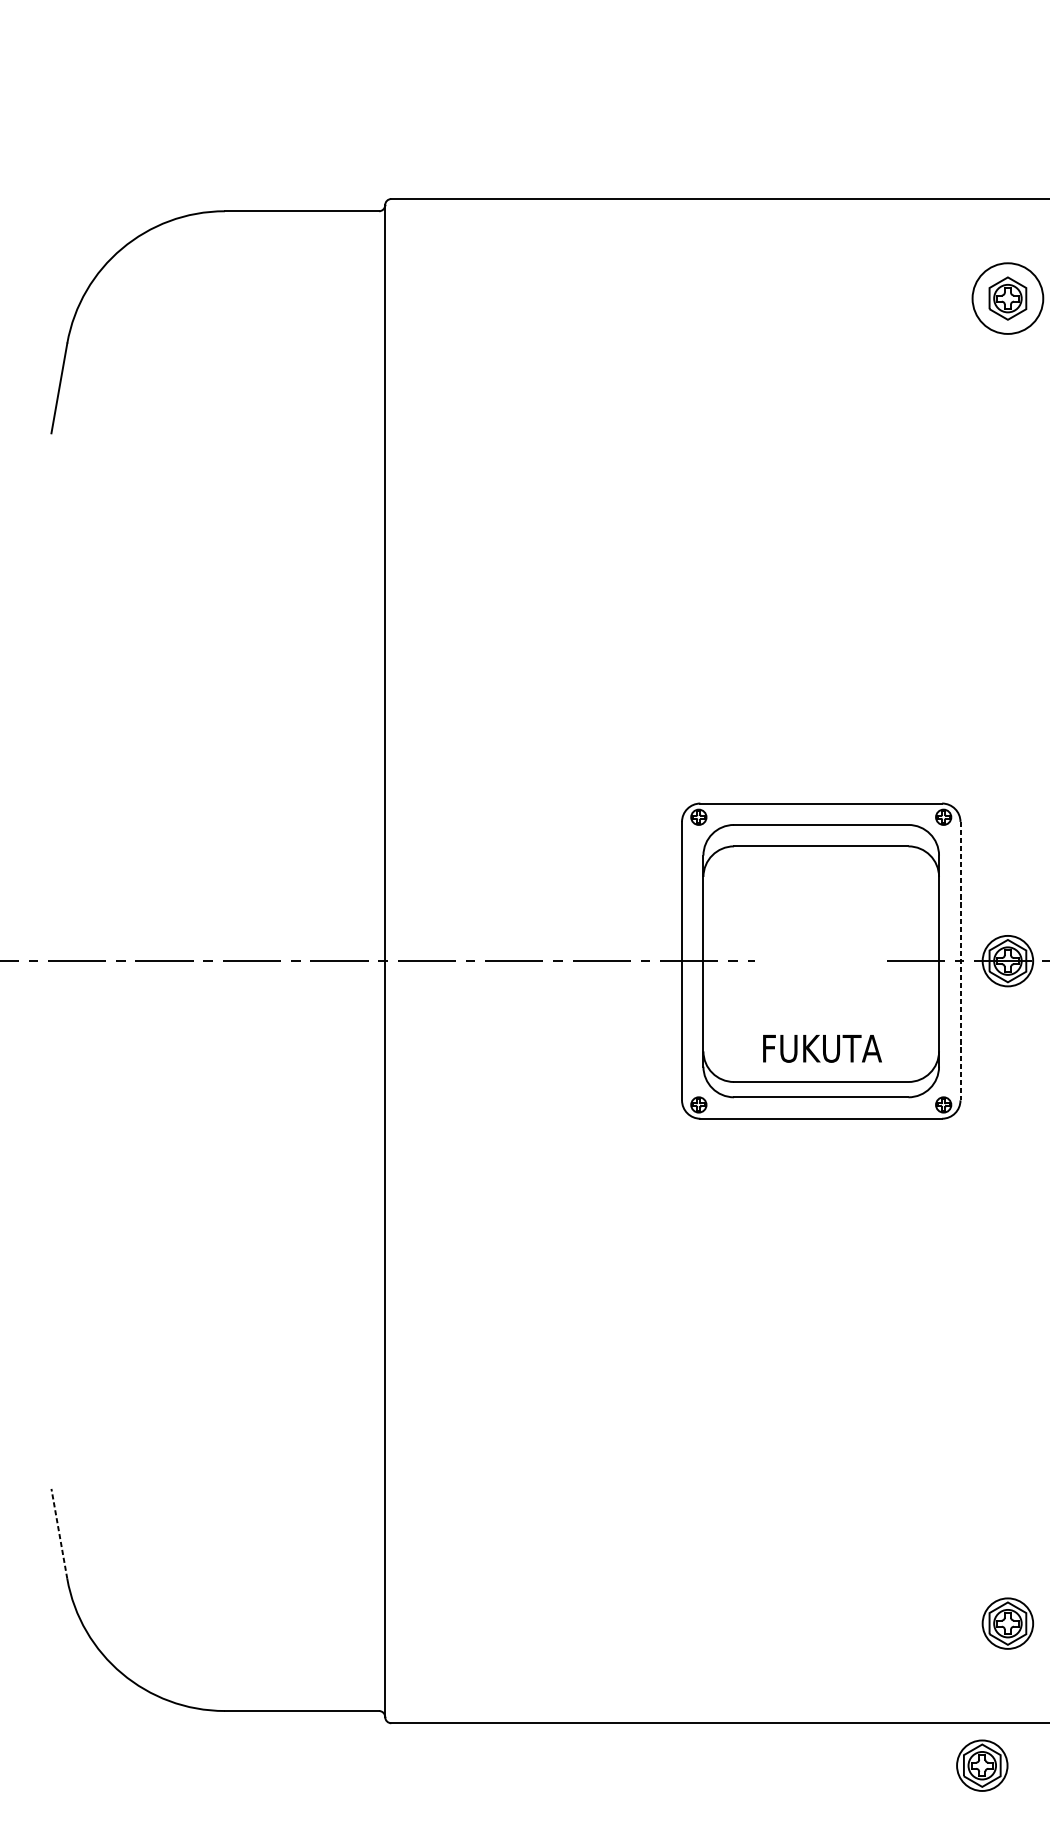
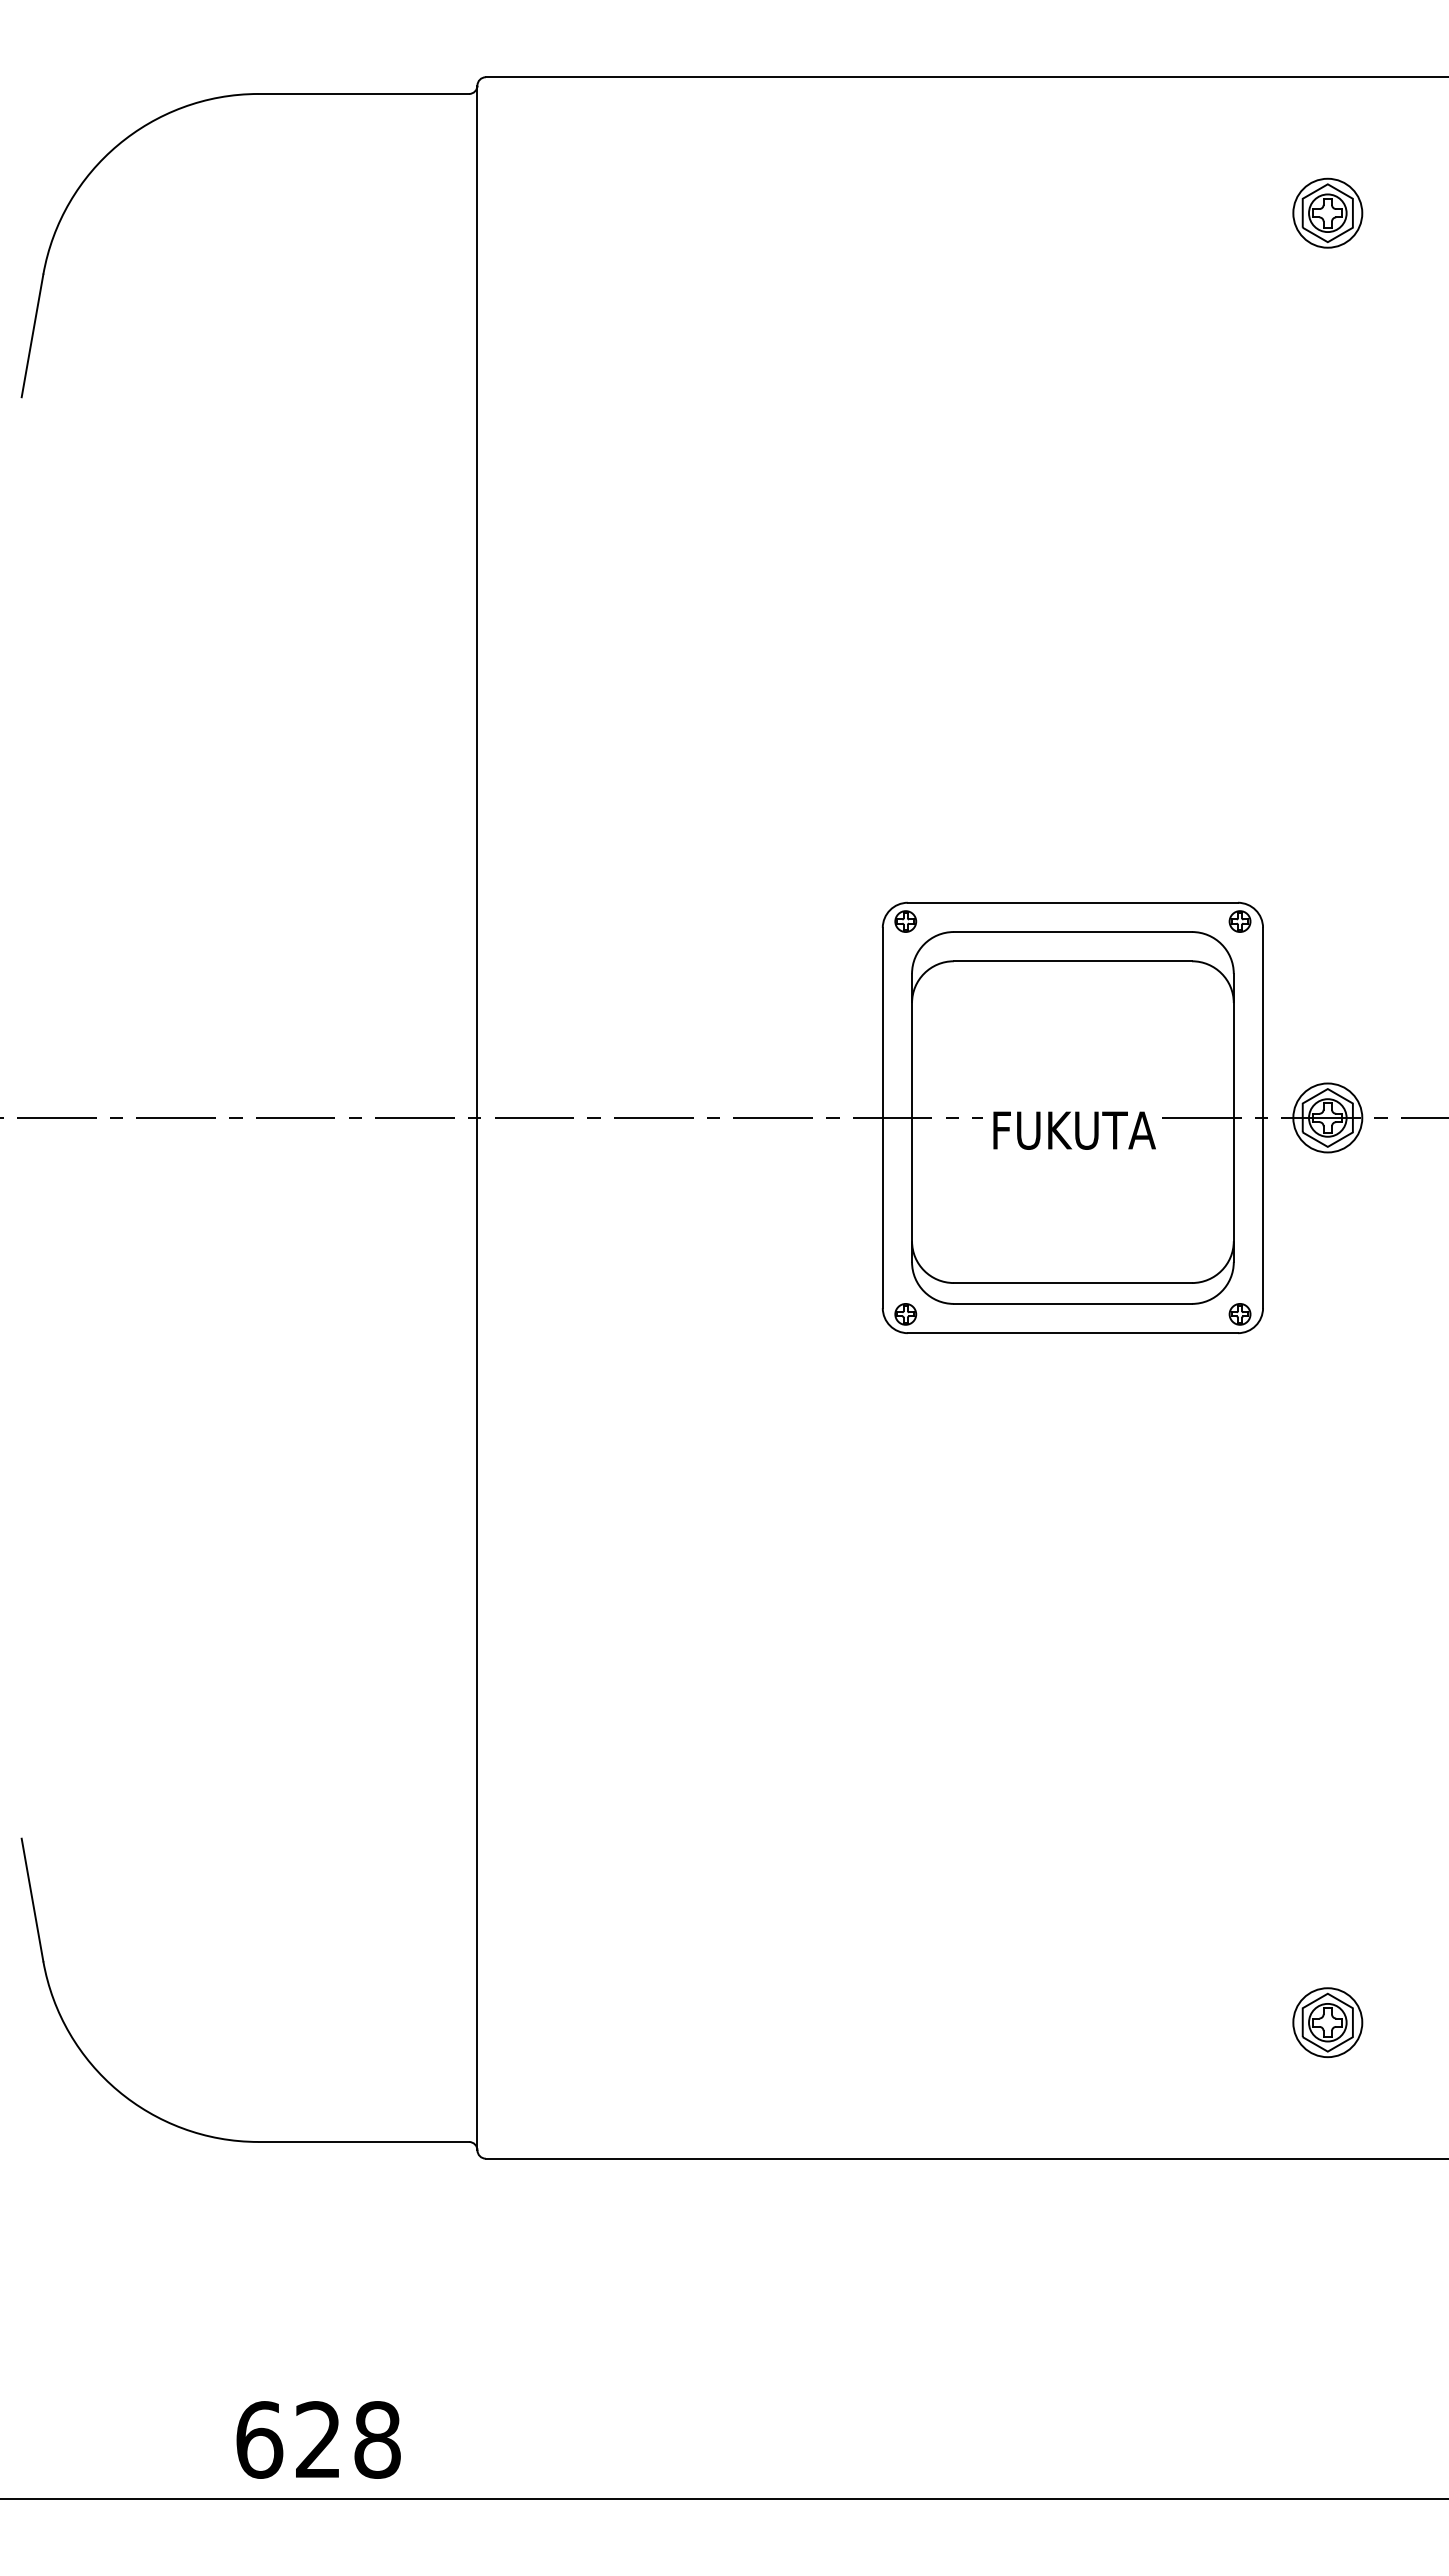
circle: (1007, 298) -> (1327, 212), size x0.71
line: (960, 961) -> (1263, 1118), dashed -> solid
text: (822, 1048) -> (1074, 1130), moved
line: (59, 1533) -> (32, 1899), dashed -> solid
part: (982, 1765) -> (1292, 2216), removed

